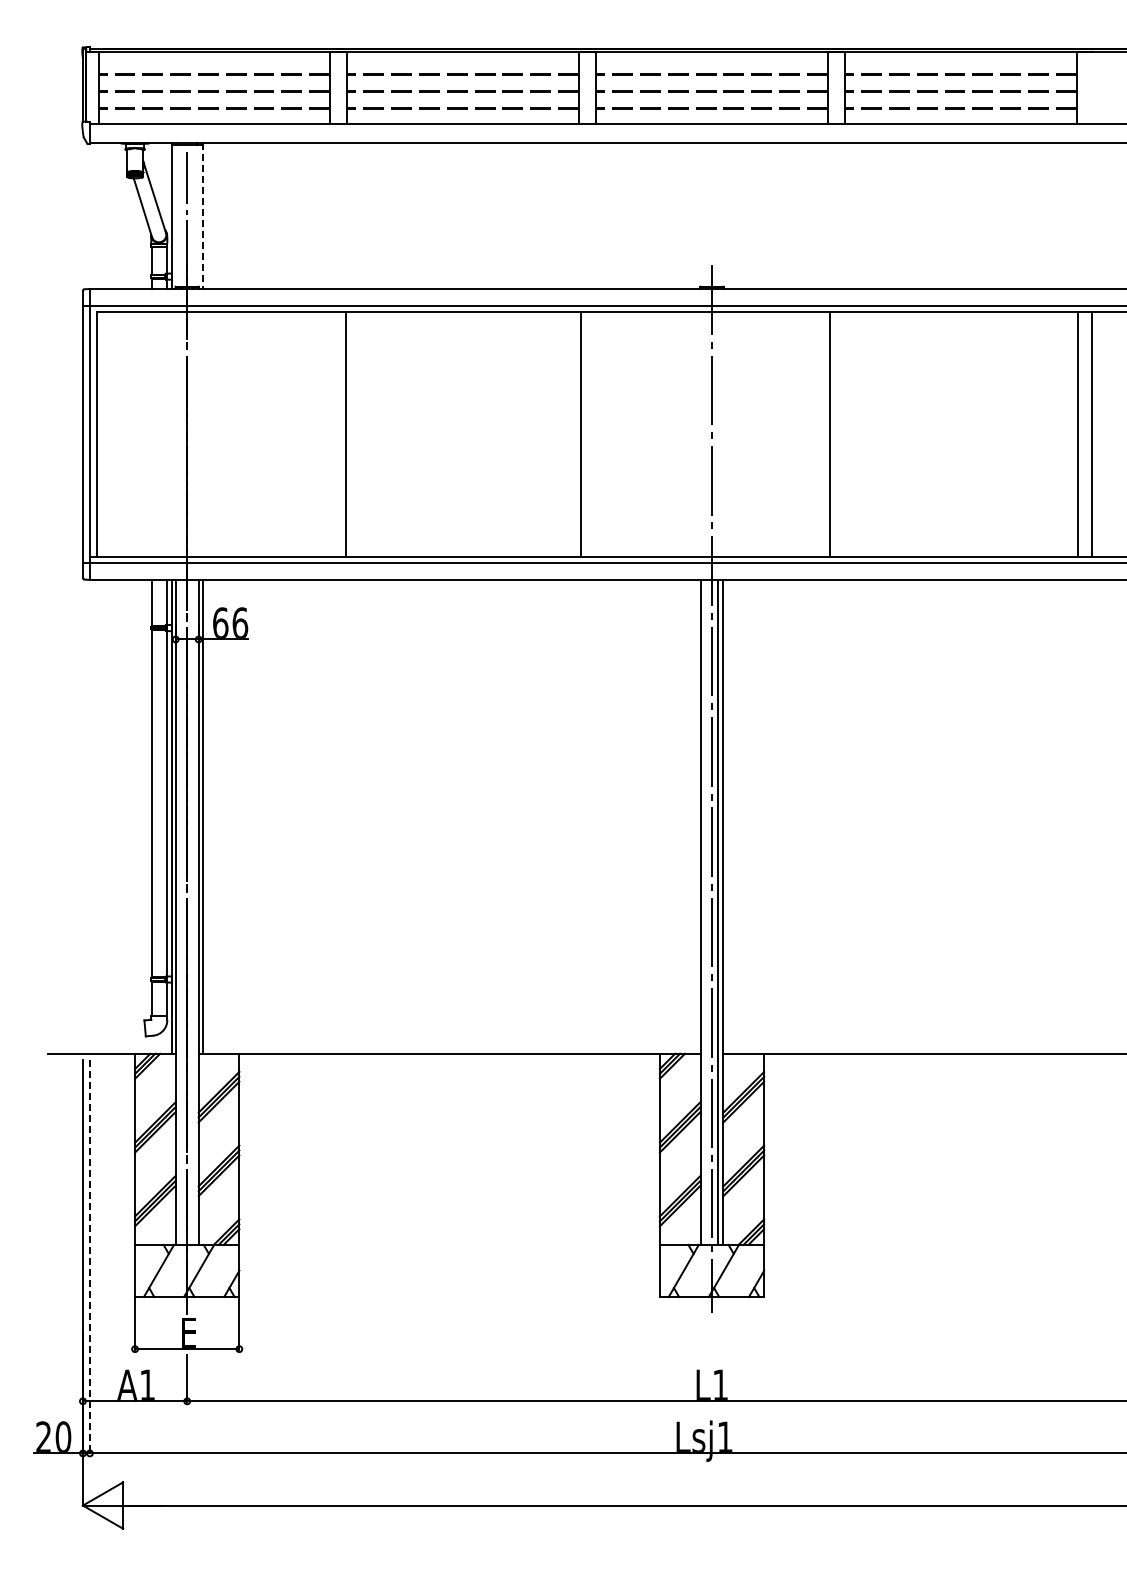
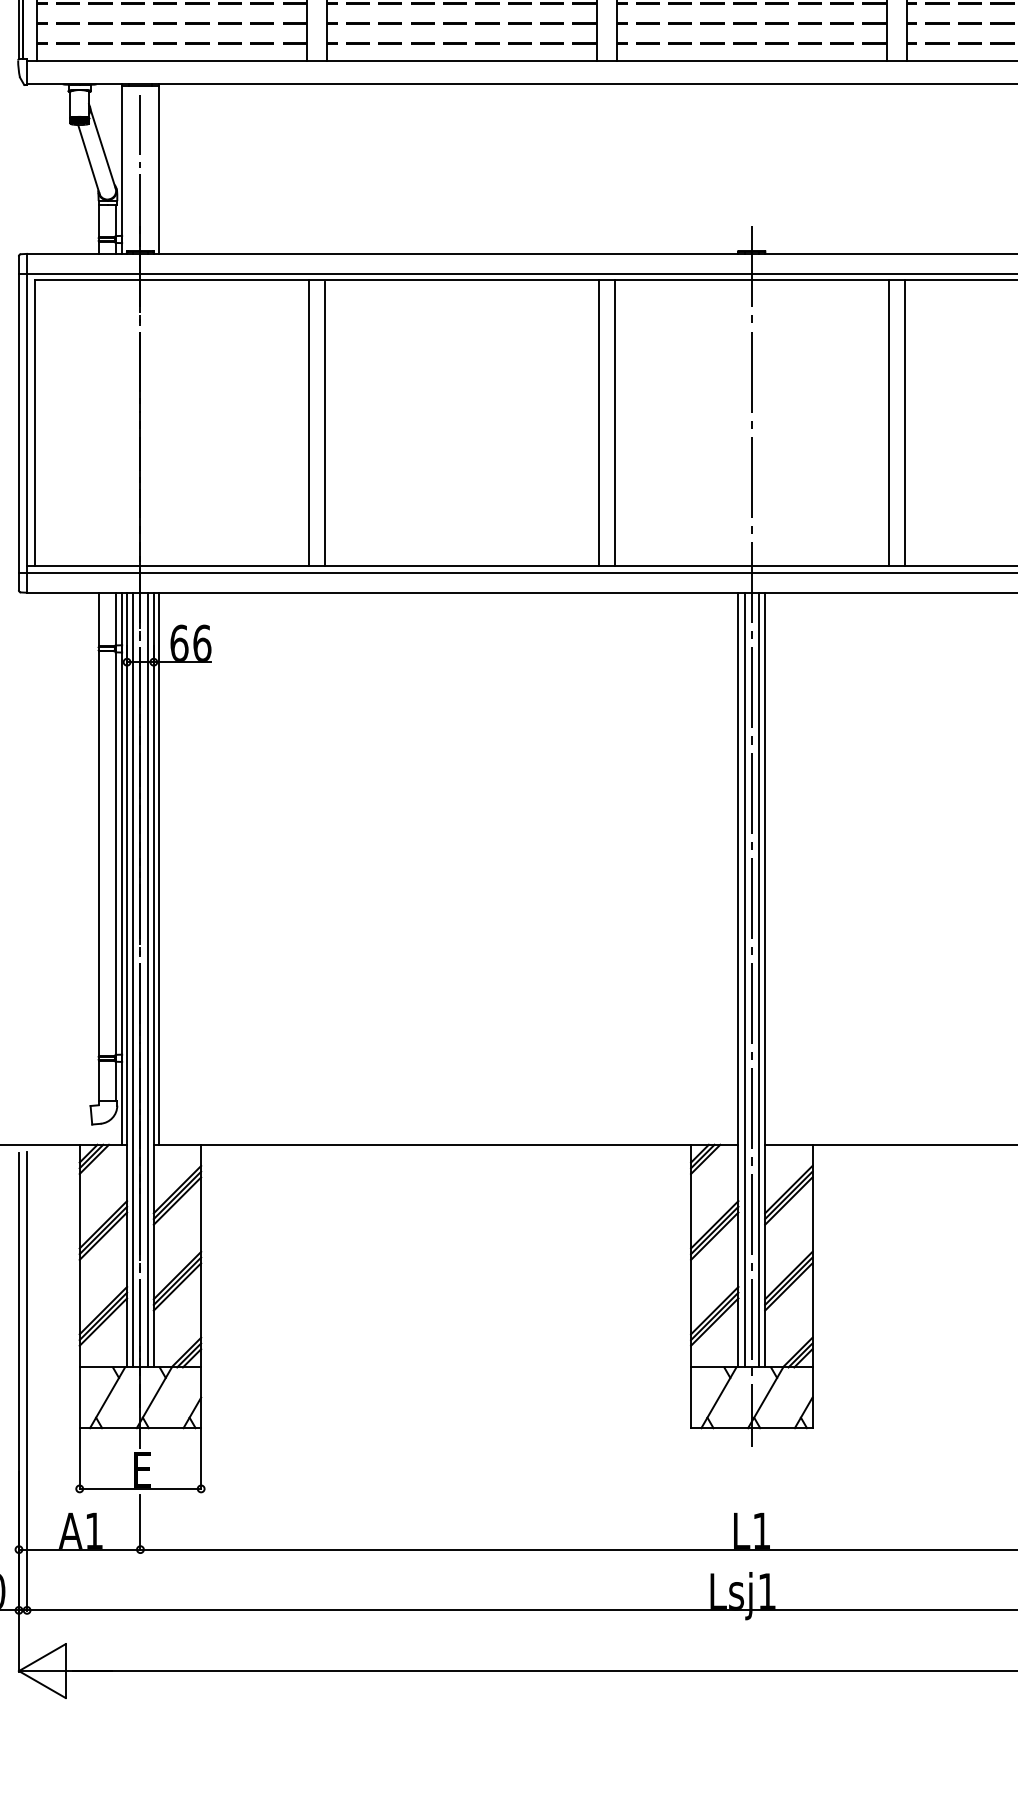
line: (202, 216) -> (158, 169), dashed -> solid
line: (331, 434) -> (308, 423), added
line: (594, 434) -> (614, 423), added
line: (843, 434) -> (904, 423), added
line: (181, 911) -> (133, 979), added
line: (193, 911) -> (147, 979), added
line: (705, 911) -> (744, 979), added
line: (89, 1256) -> (26, 1380), dashed -> solid

